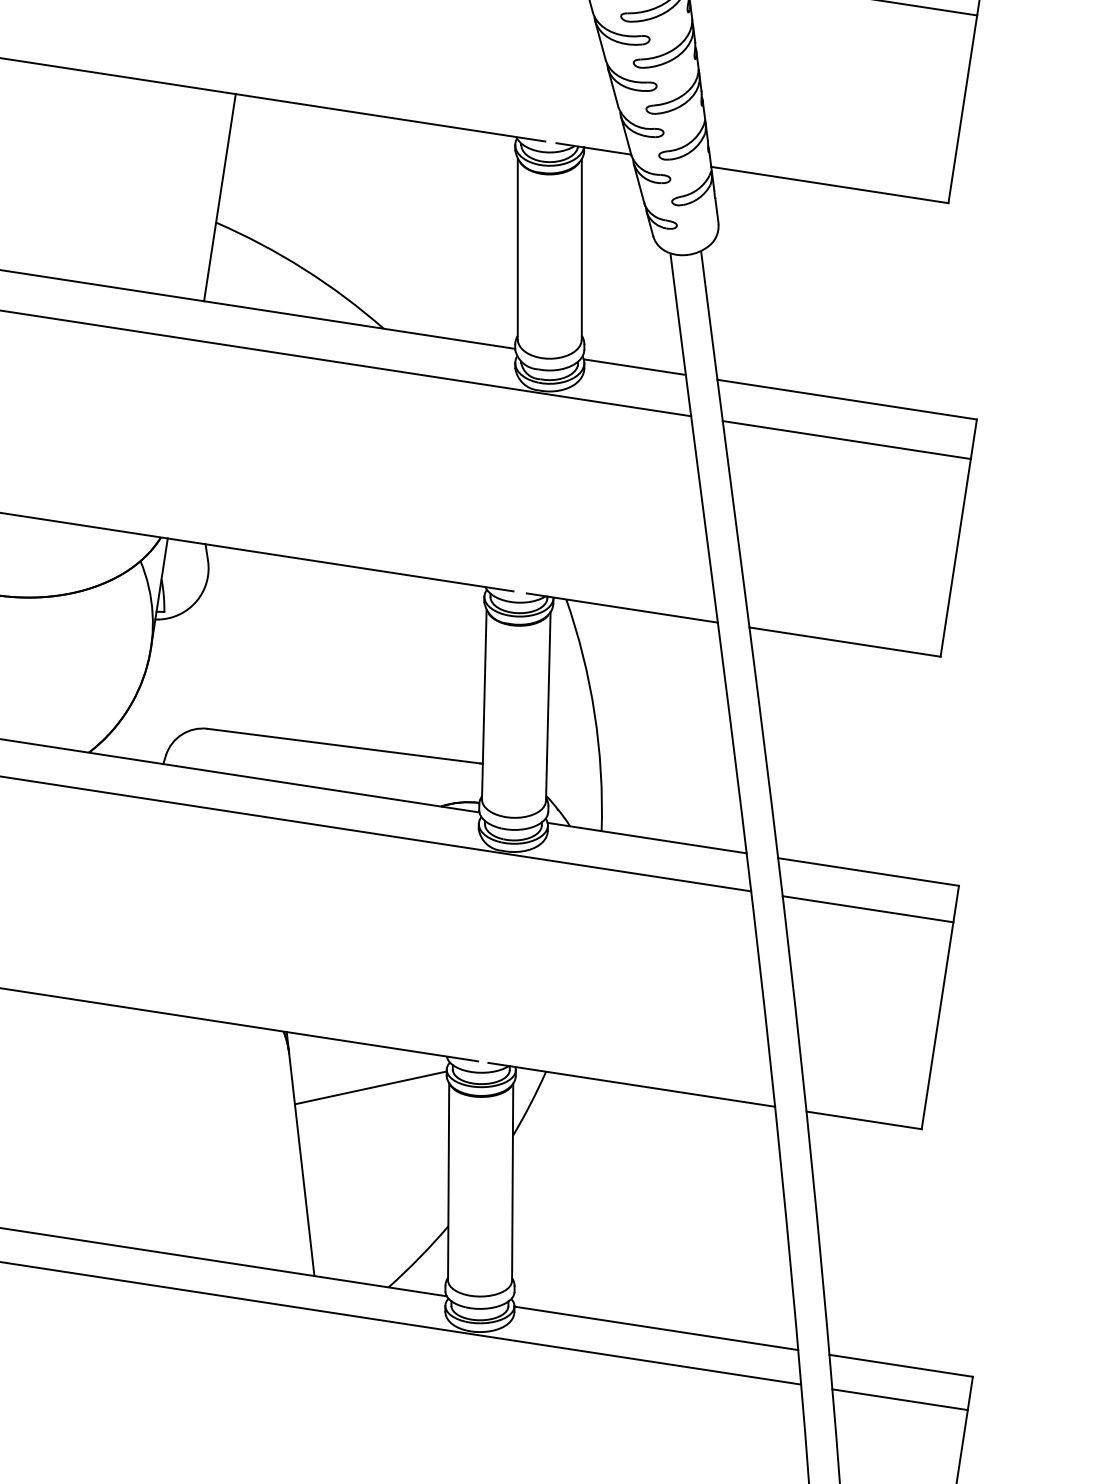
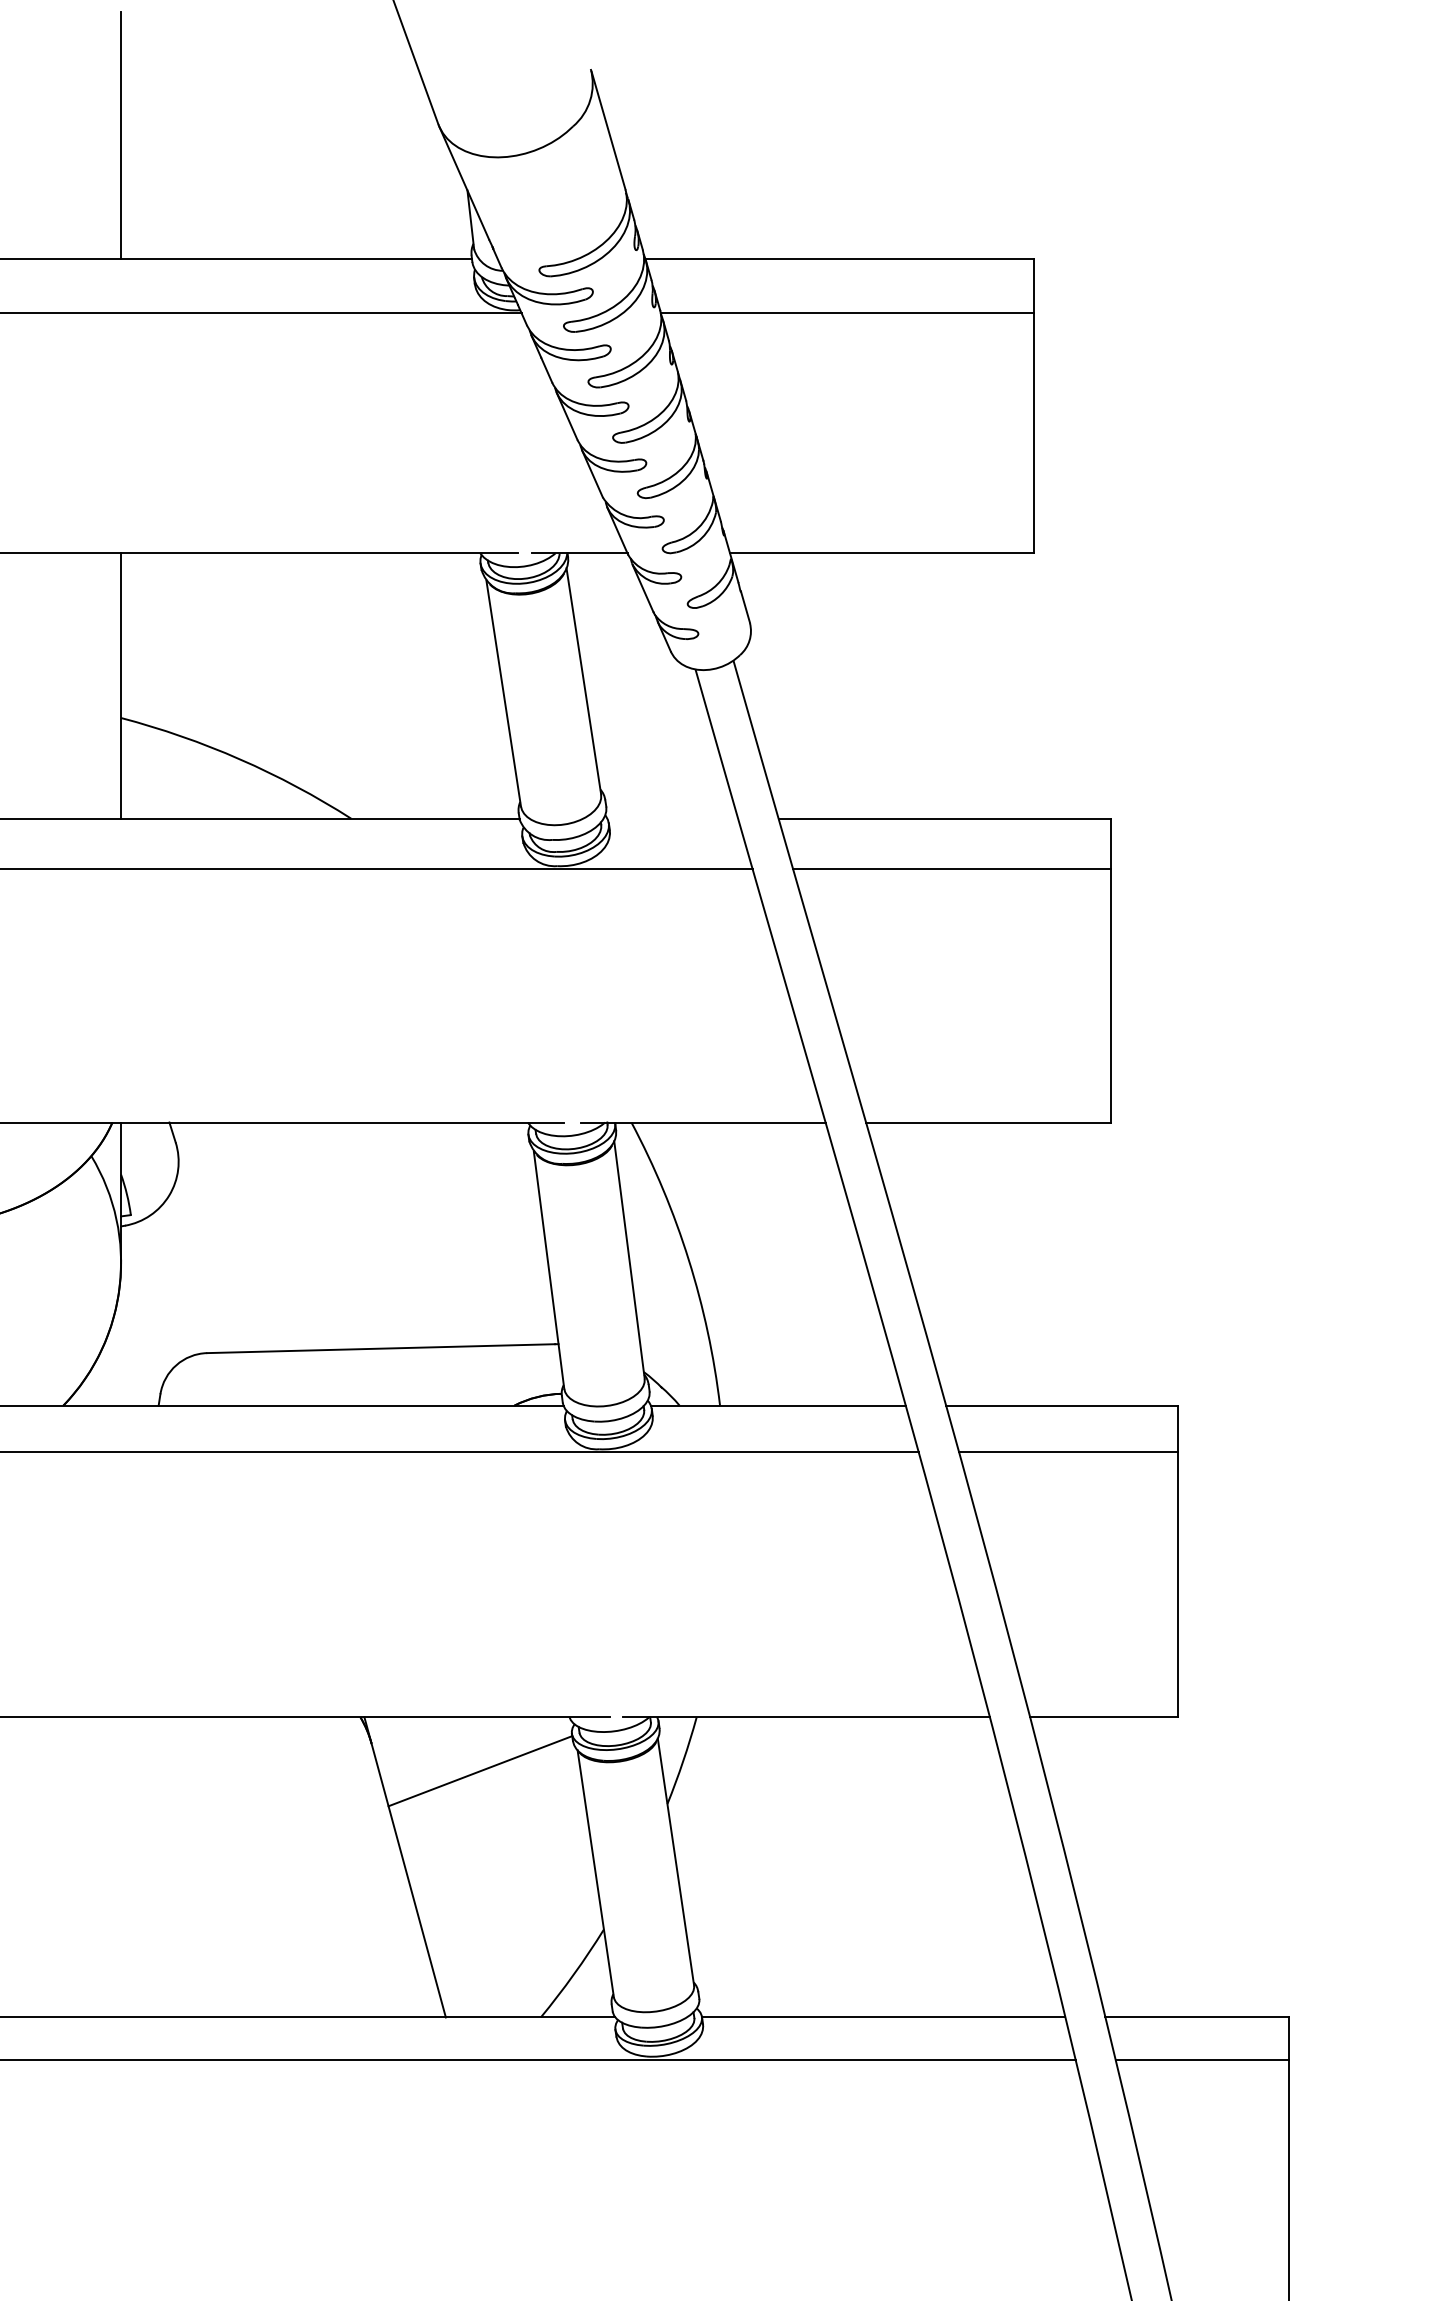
line: (634, 366) -> (672, 818), removed

